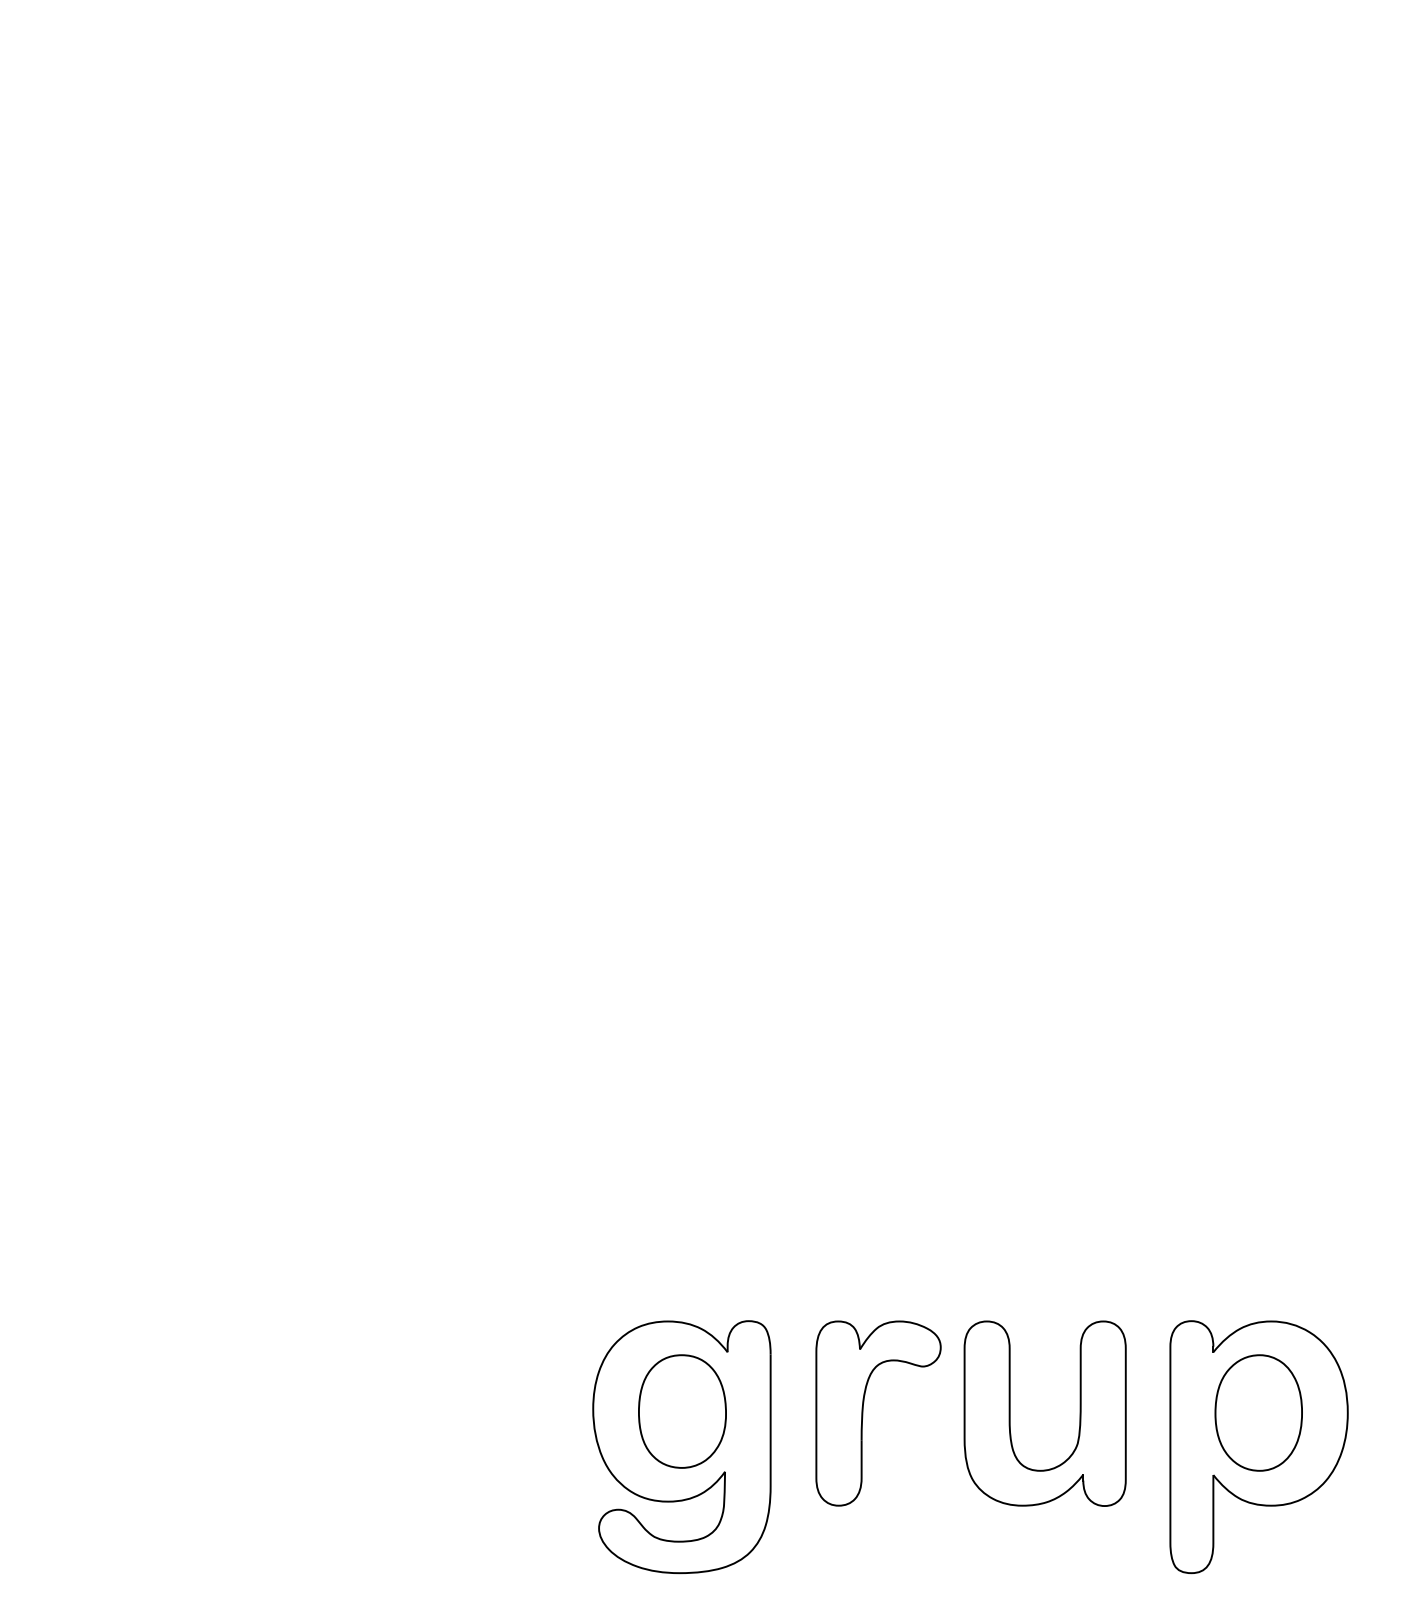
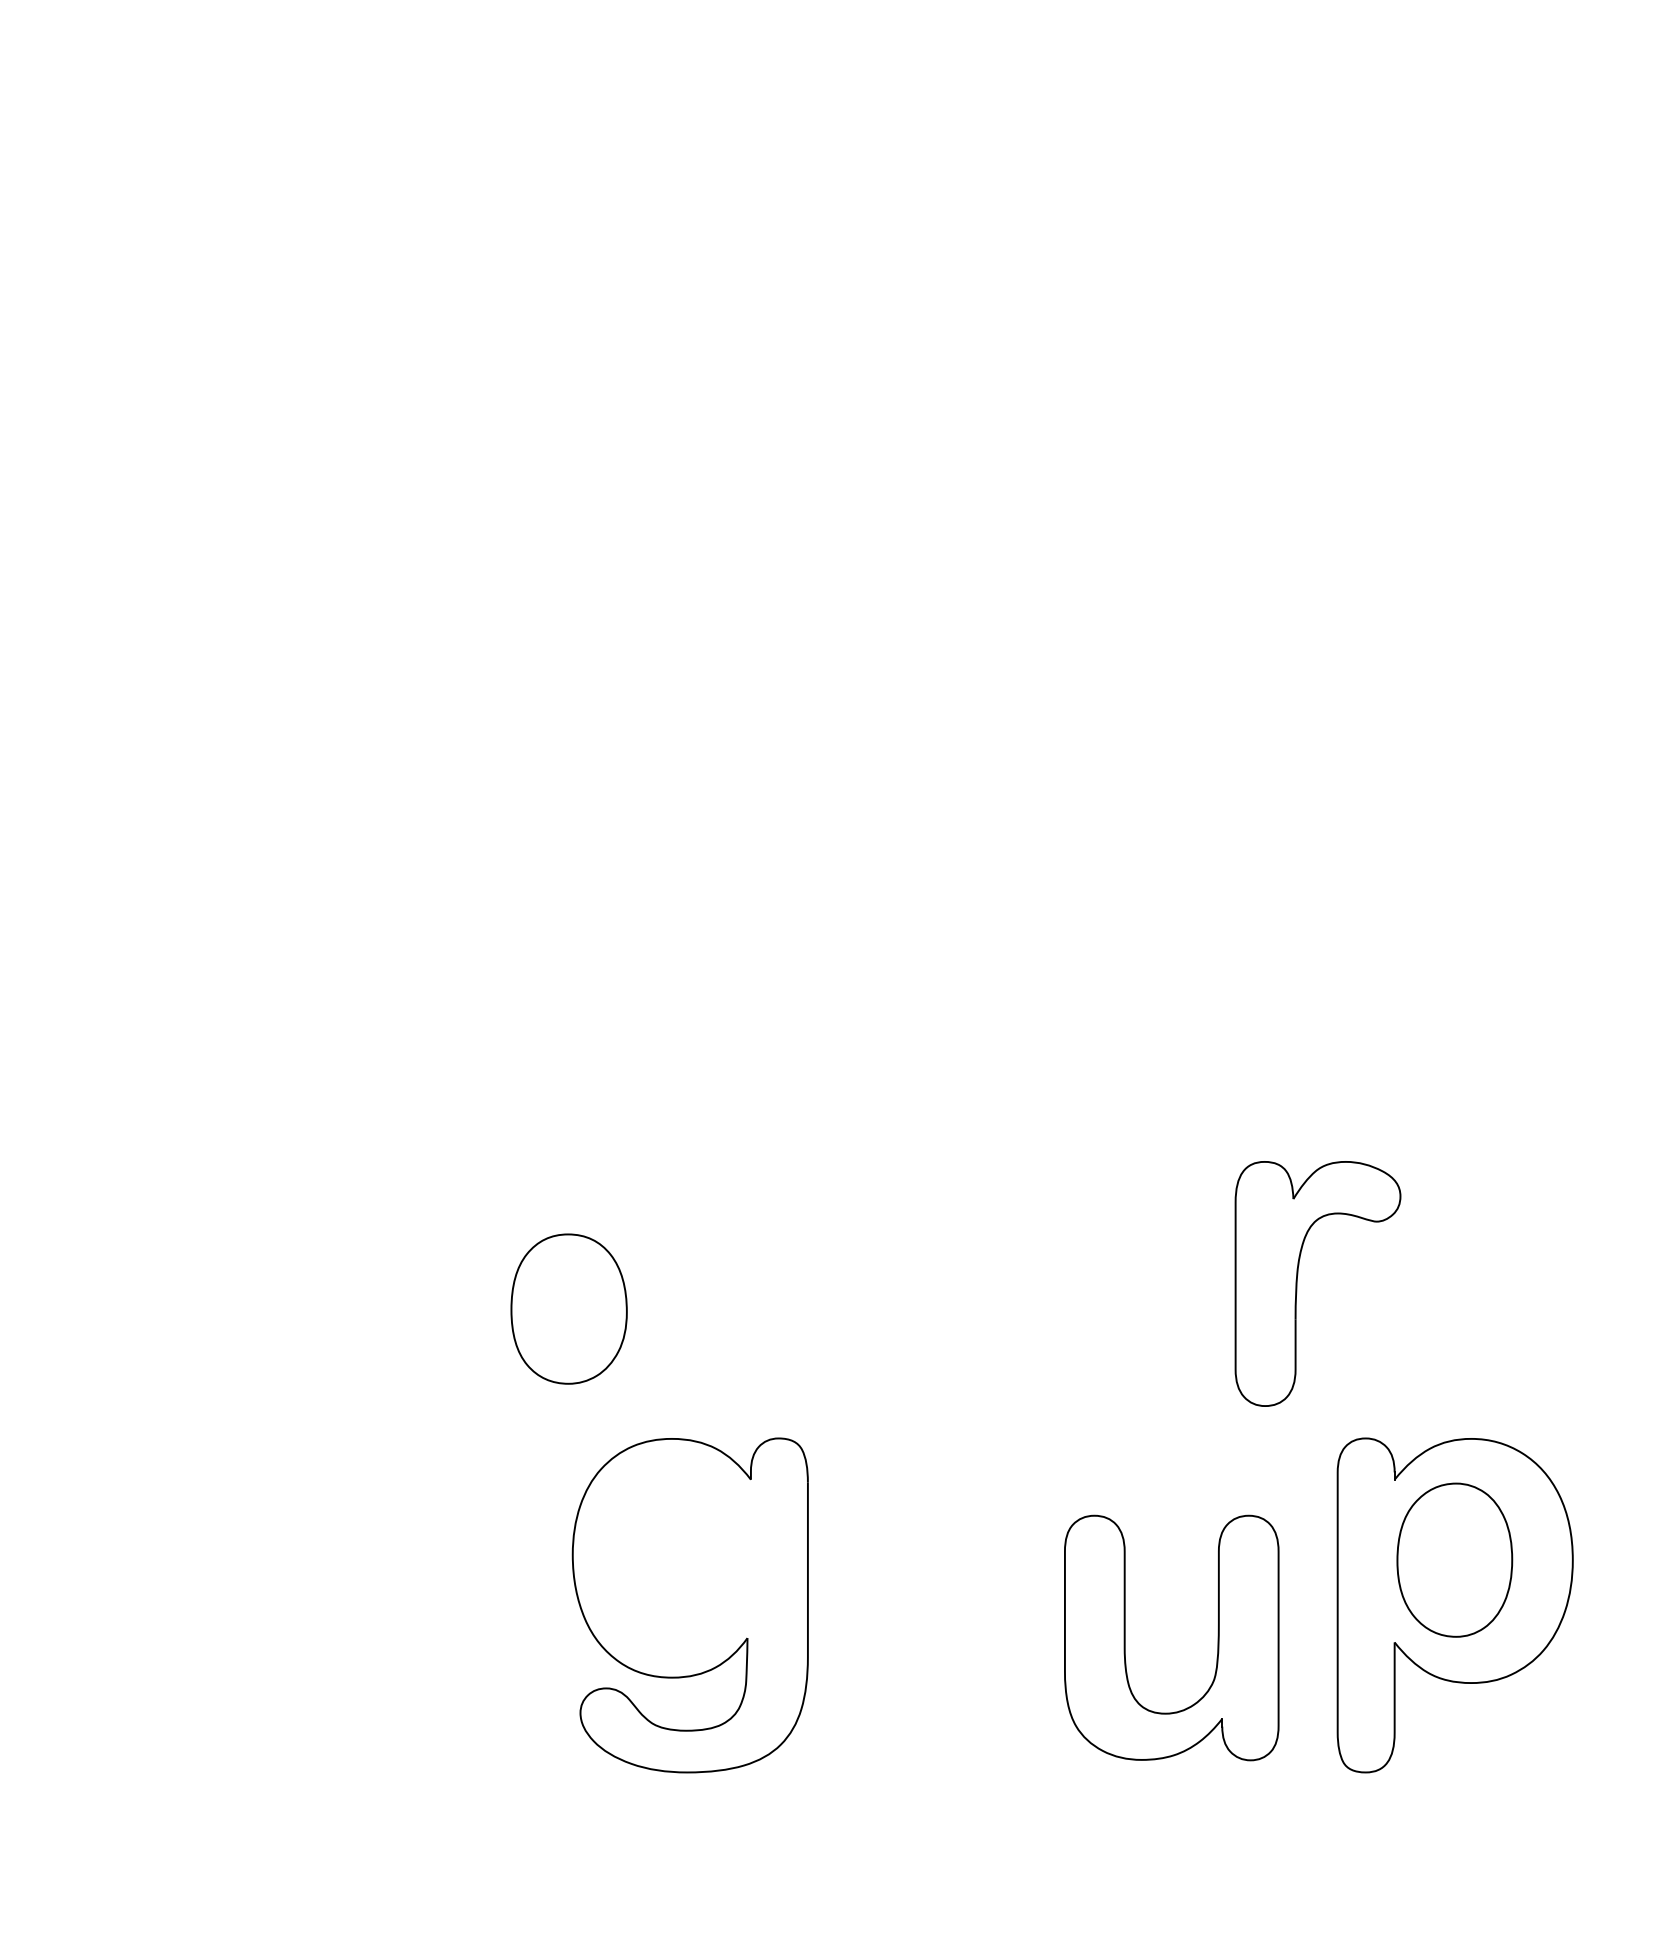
part: (682, 1411) -> (569, 1309), moved
part: (863, 1413) -> (1298, 1283), moved
part: (1010, 1413) -> (1125, 1637), moved

